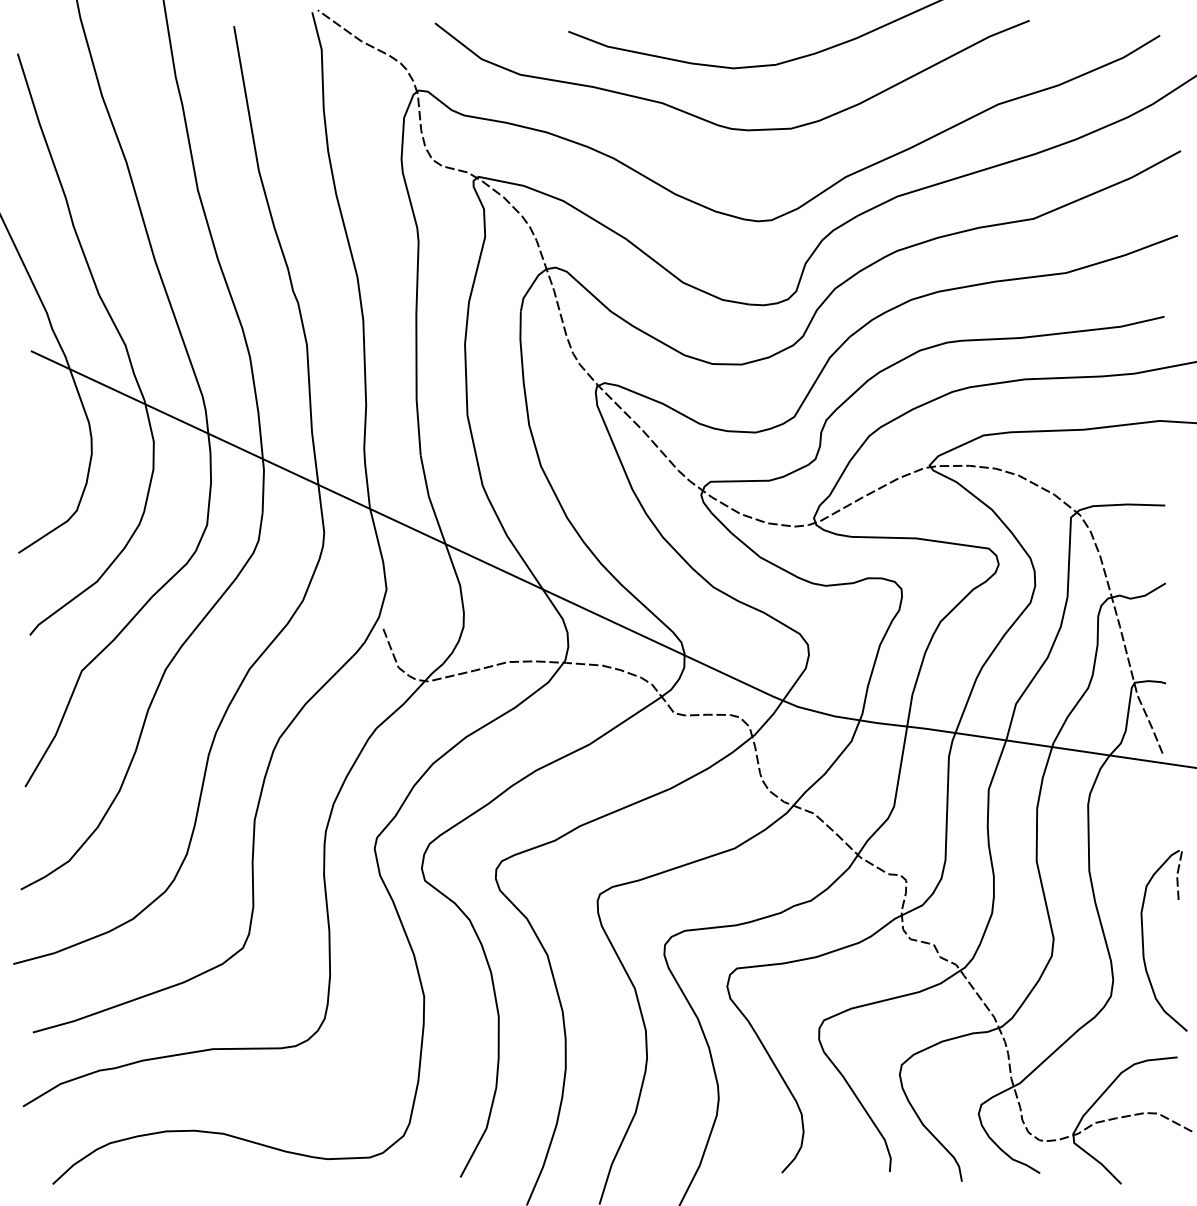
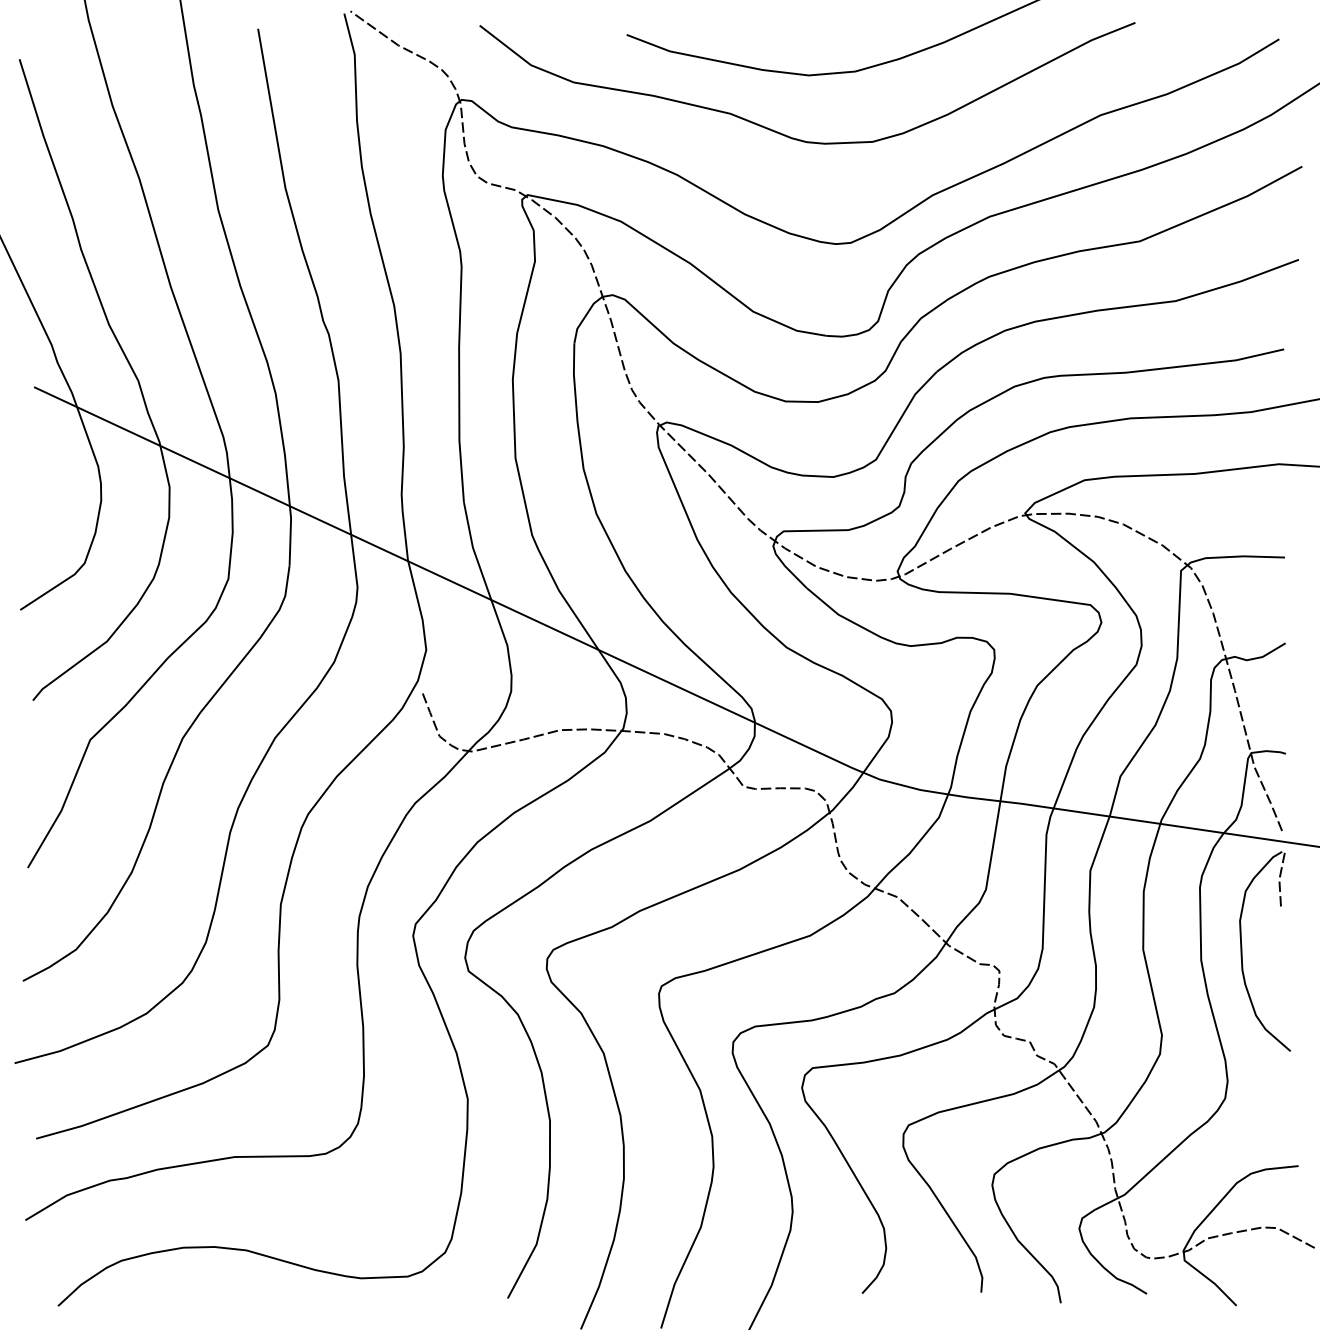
part: (1143, 940) -> (1242, 951), moved

